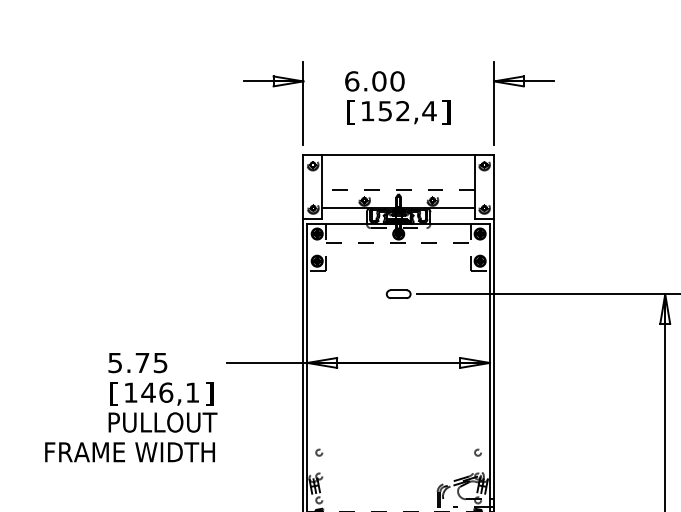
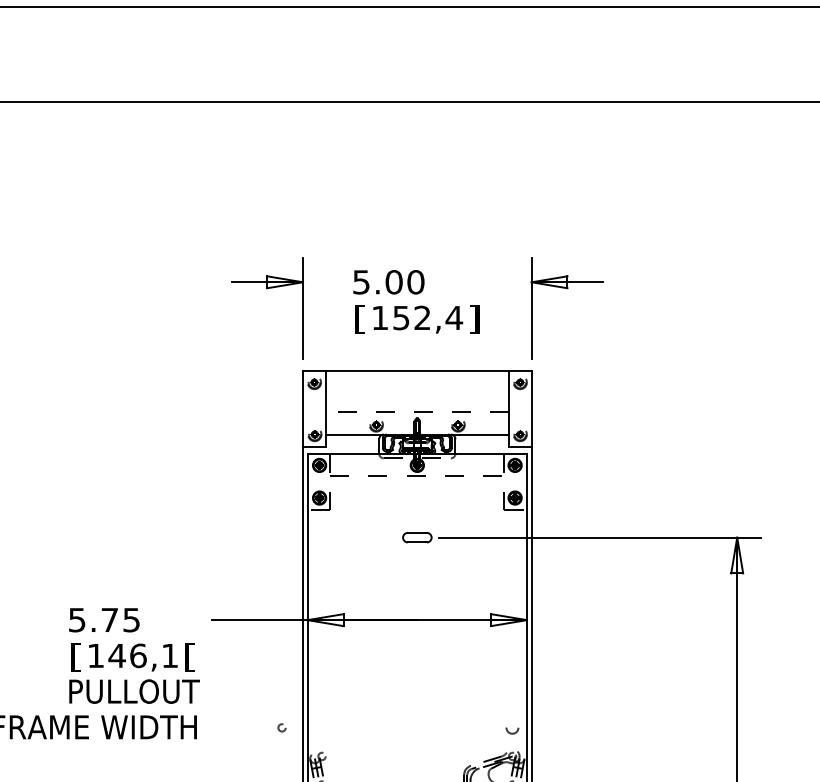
text: (352, 81) -> (361, 282), 6.00 -> 5.00
text: (209, 394) -> (190, 657), ] -> [
circle: (318, 452) -> (281, 727), moved
circle: (477, 452) -> (512, 727), size x1.6

